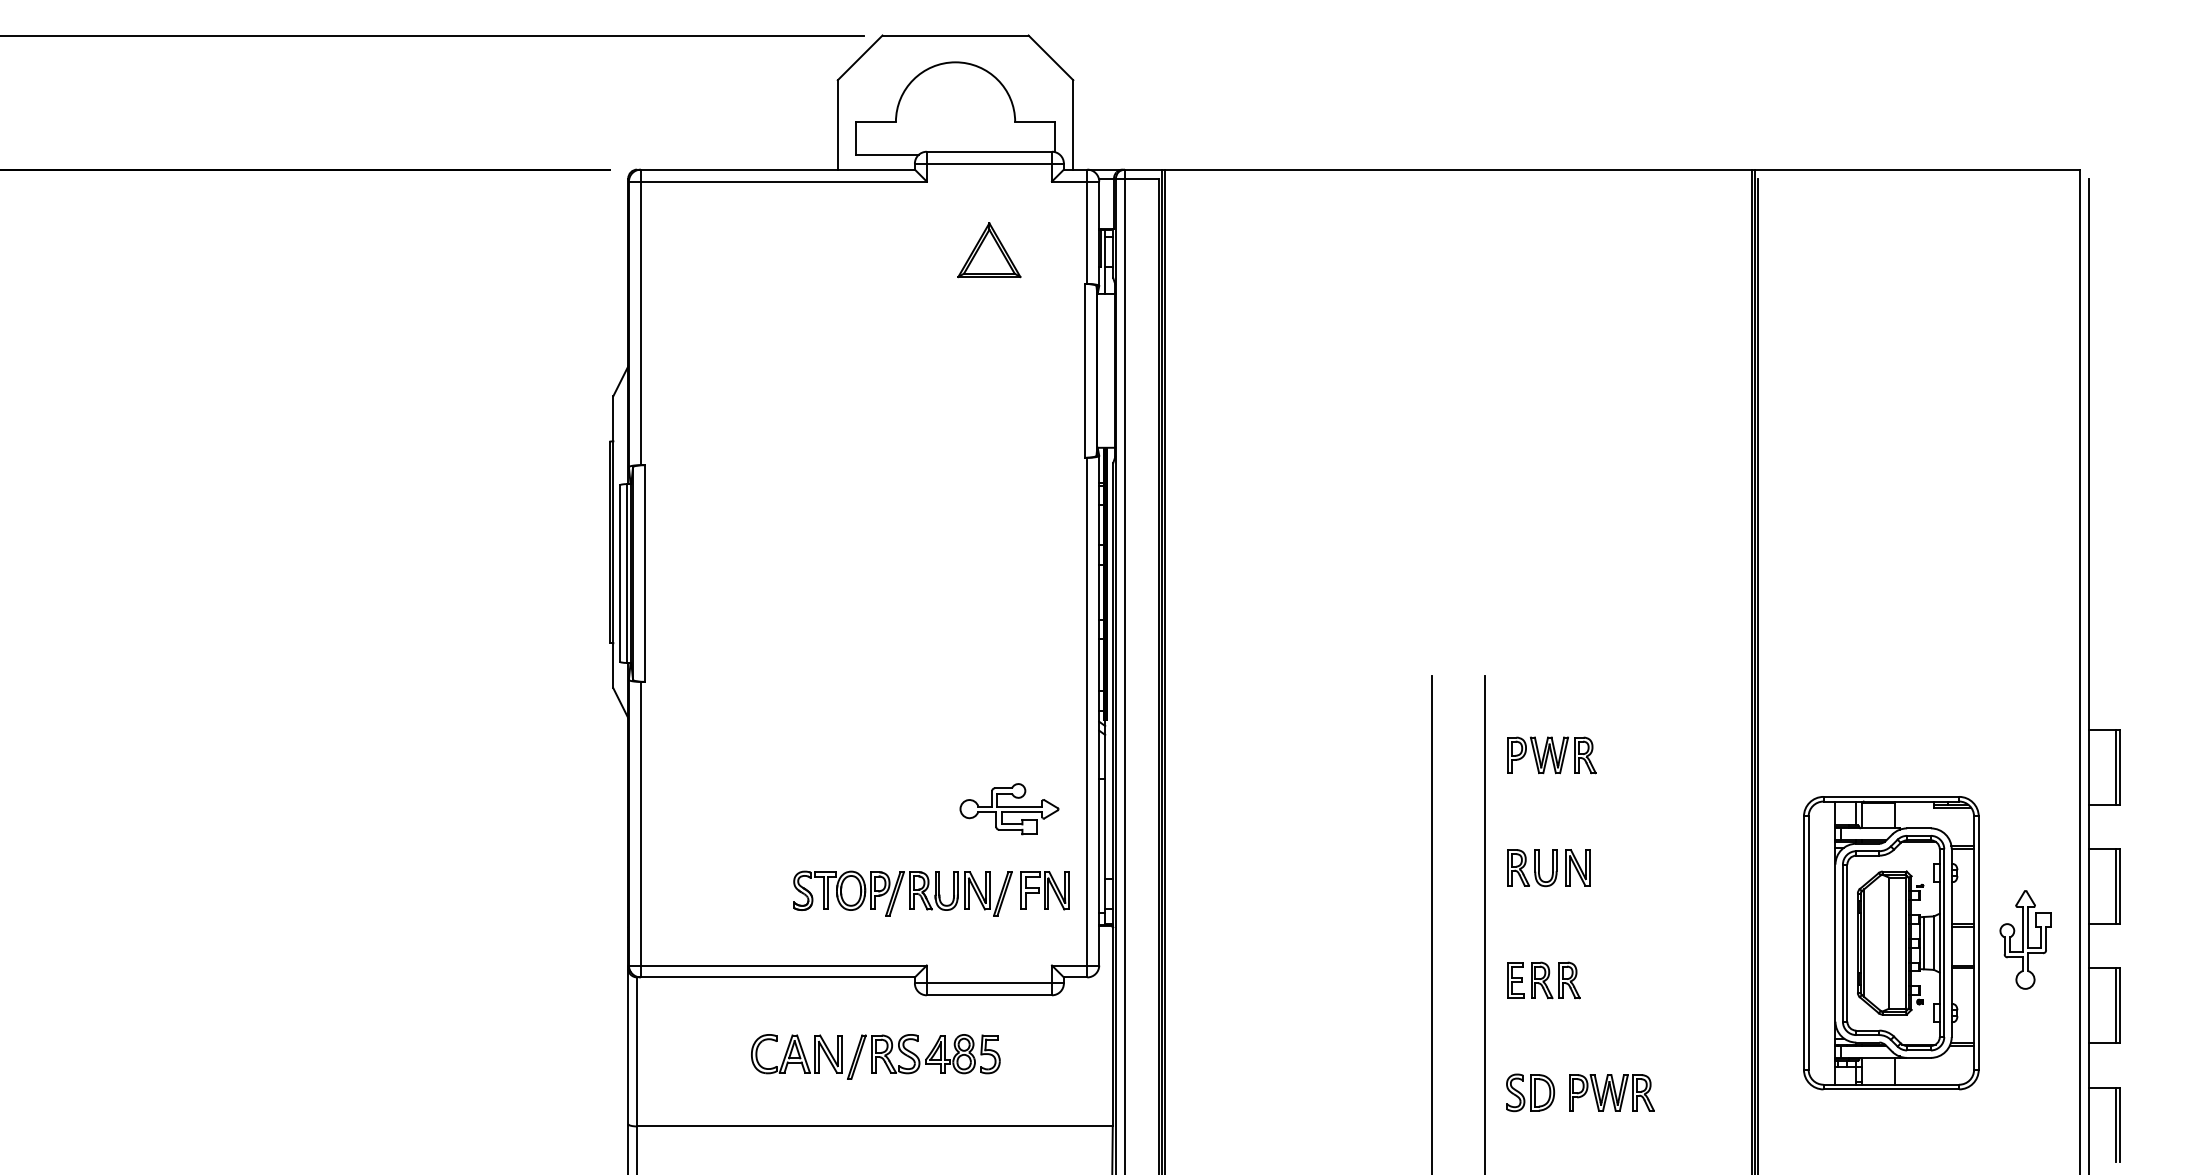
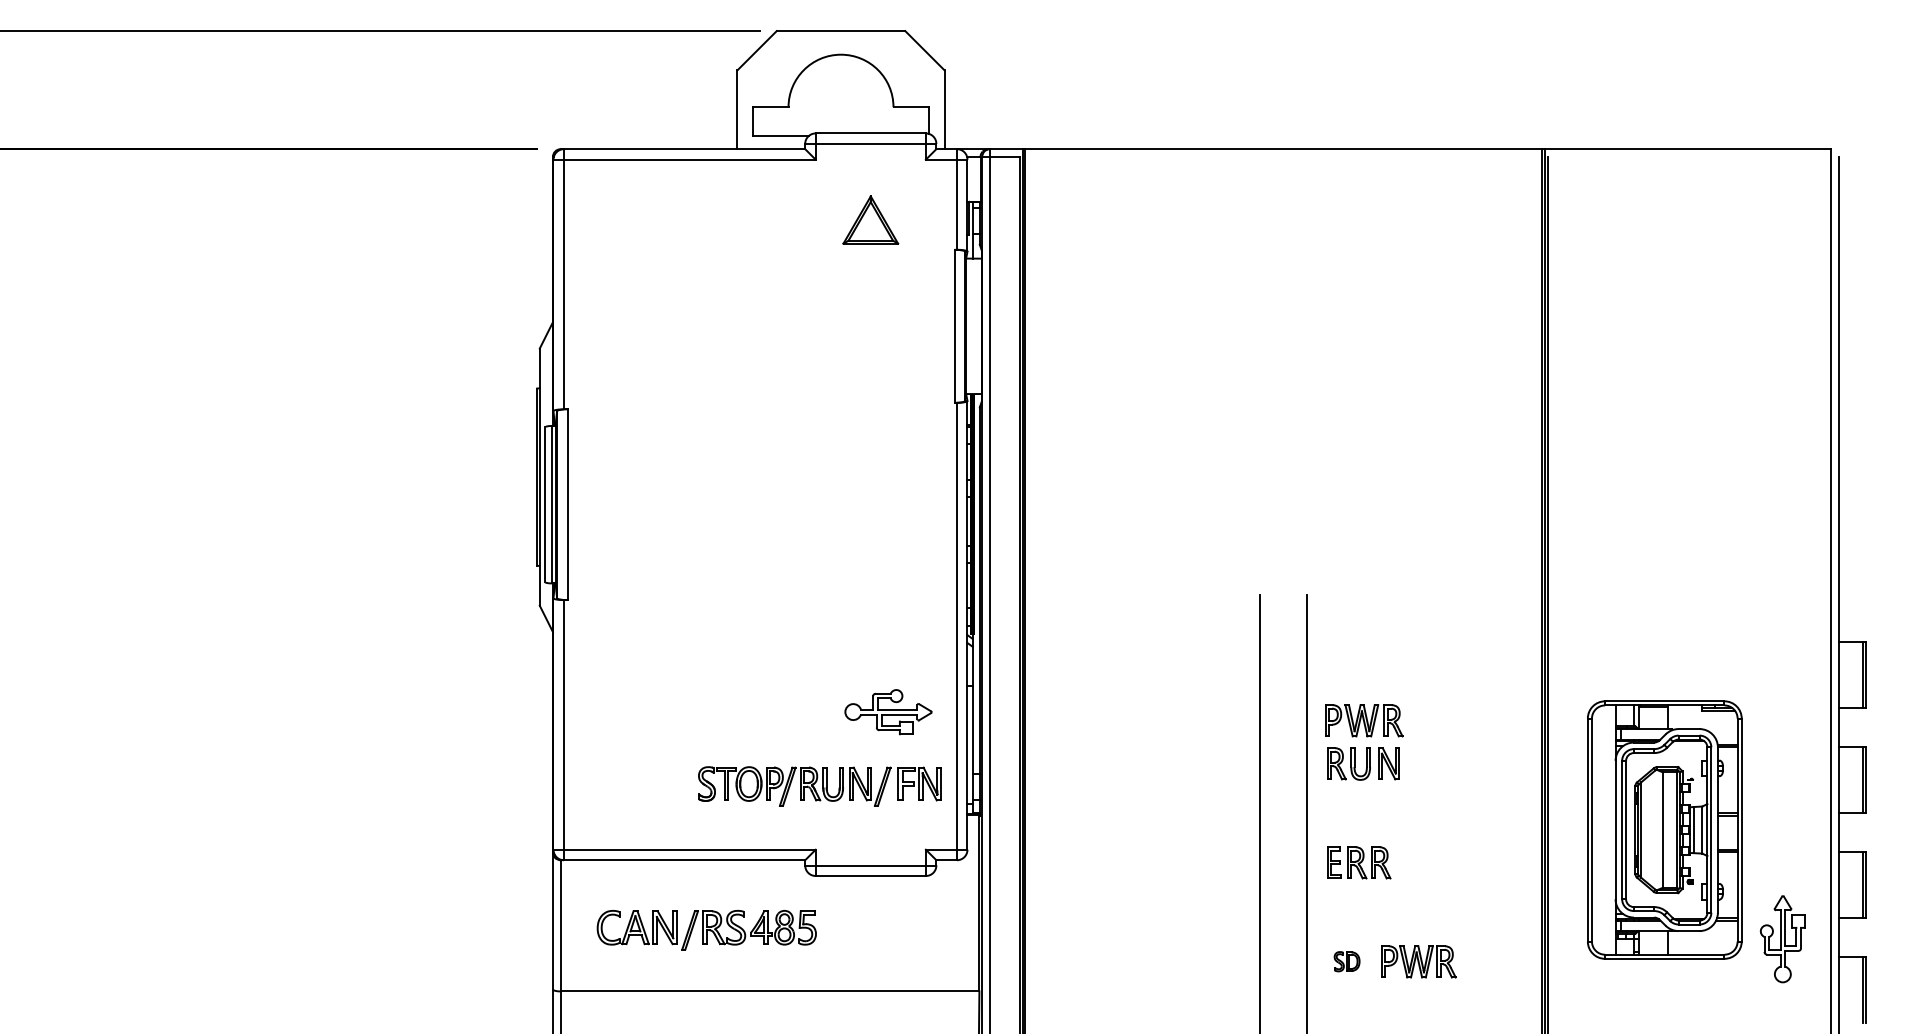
part: (1552, 755) -> (1364, 720), moved
part: (2025, 940) -> (1782, 939), moved
part: (875, 1057) -> (706, 930), moved
part: (1529, 1092) -> (1346, 961), size x0.6

